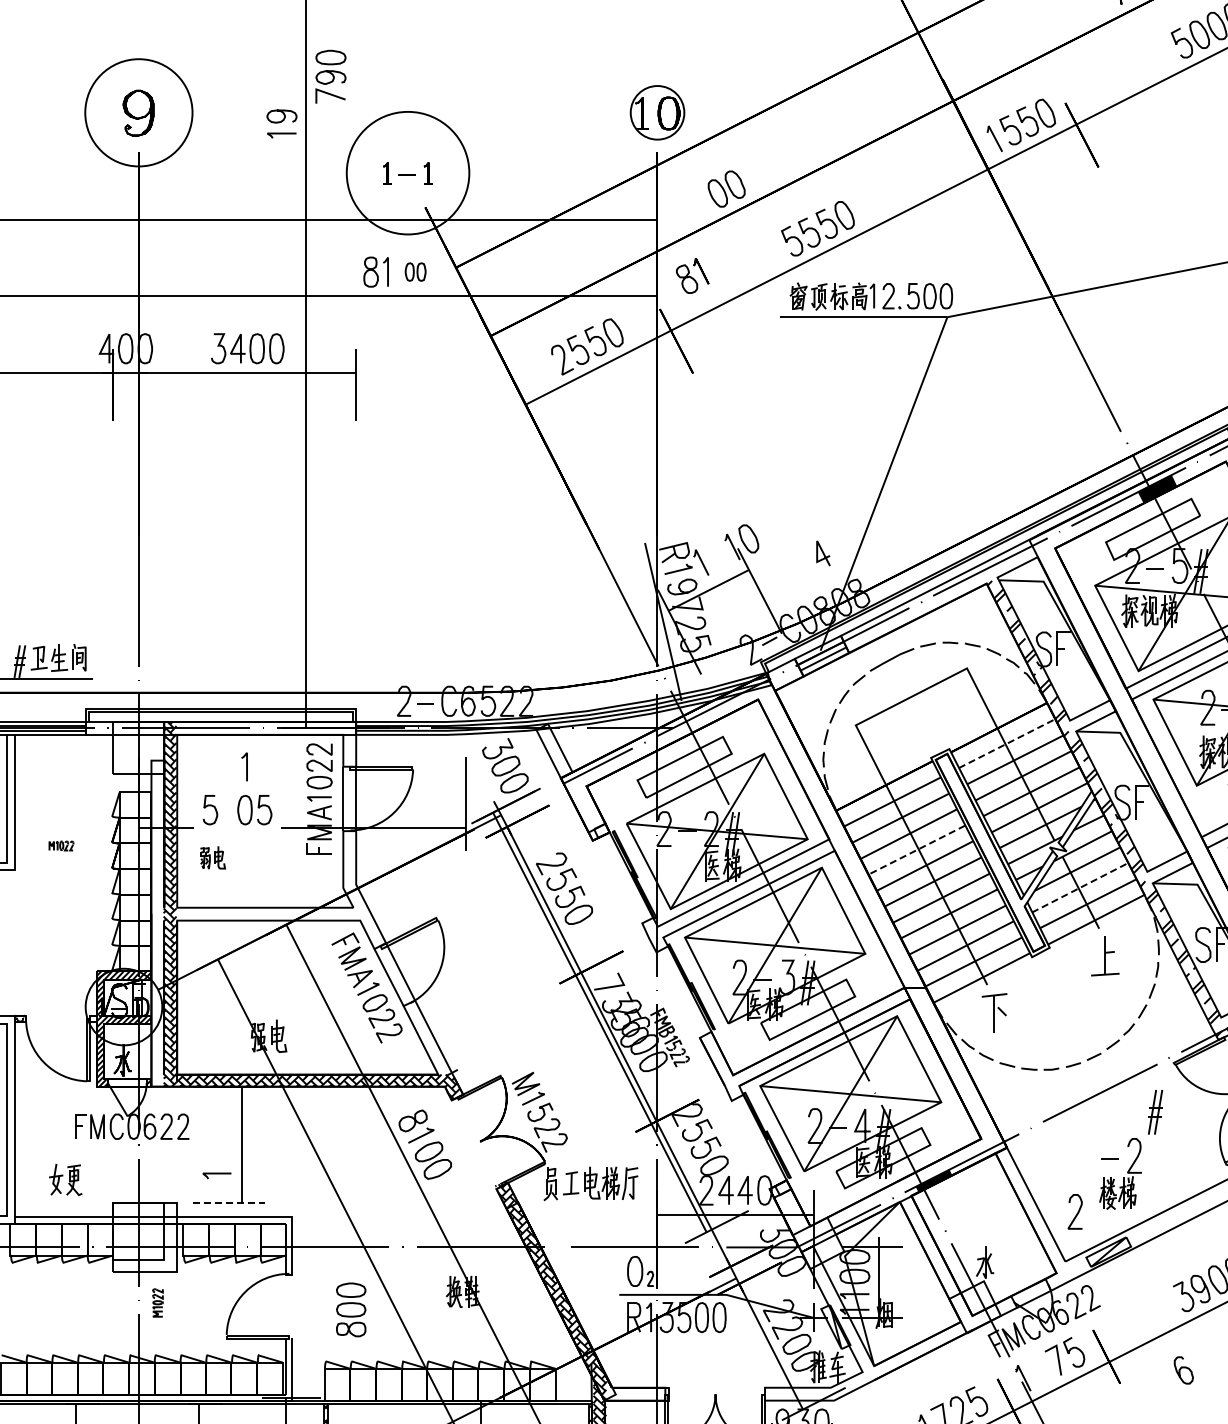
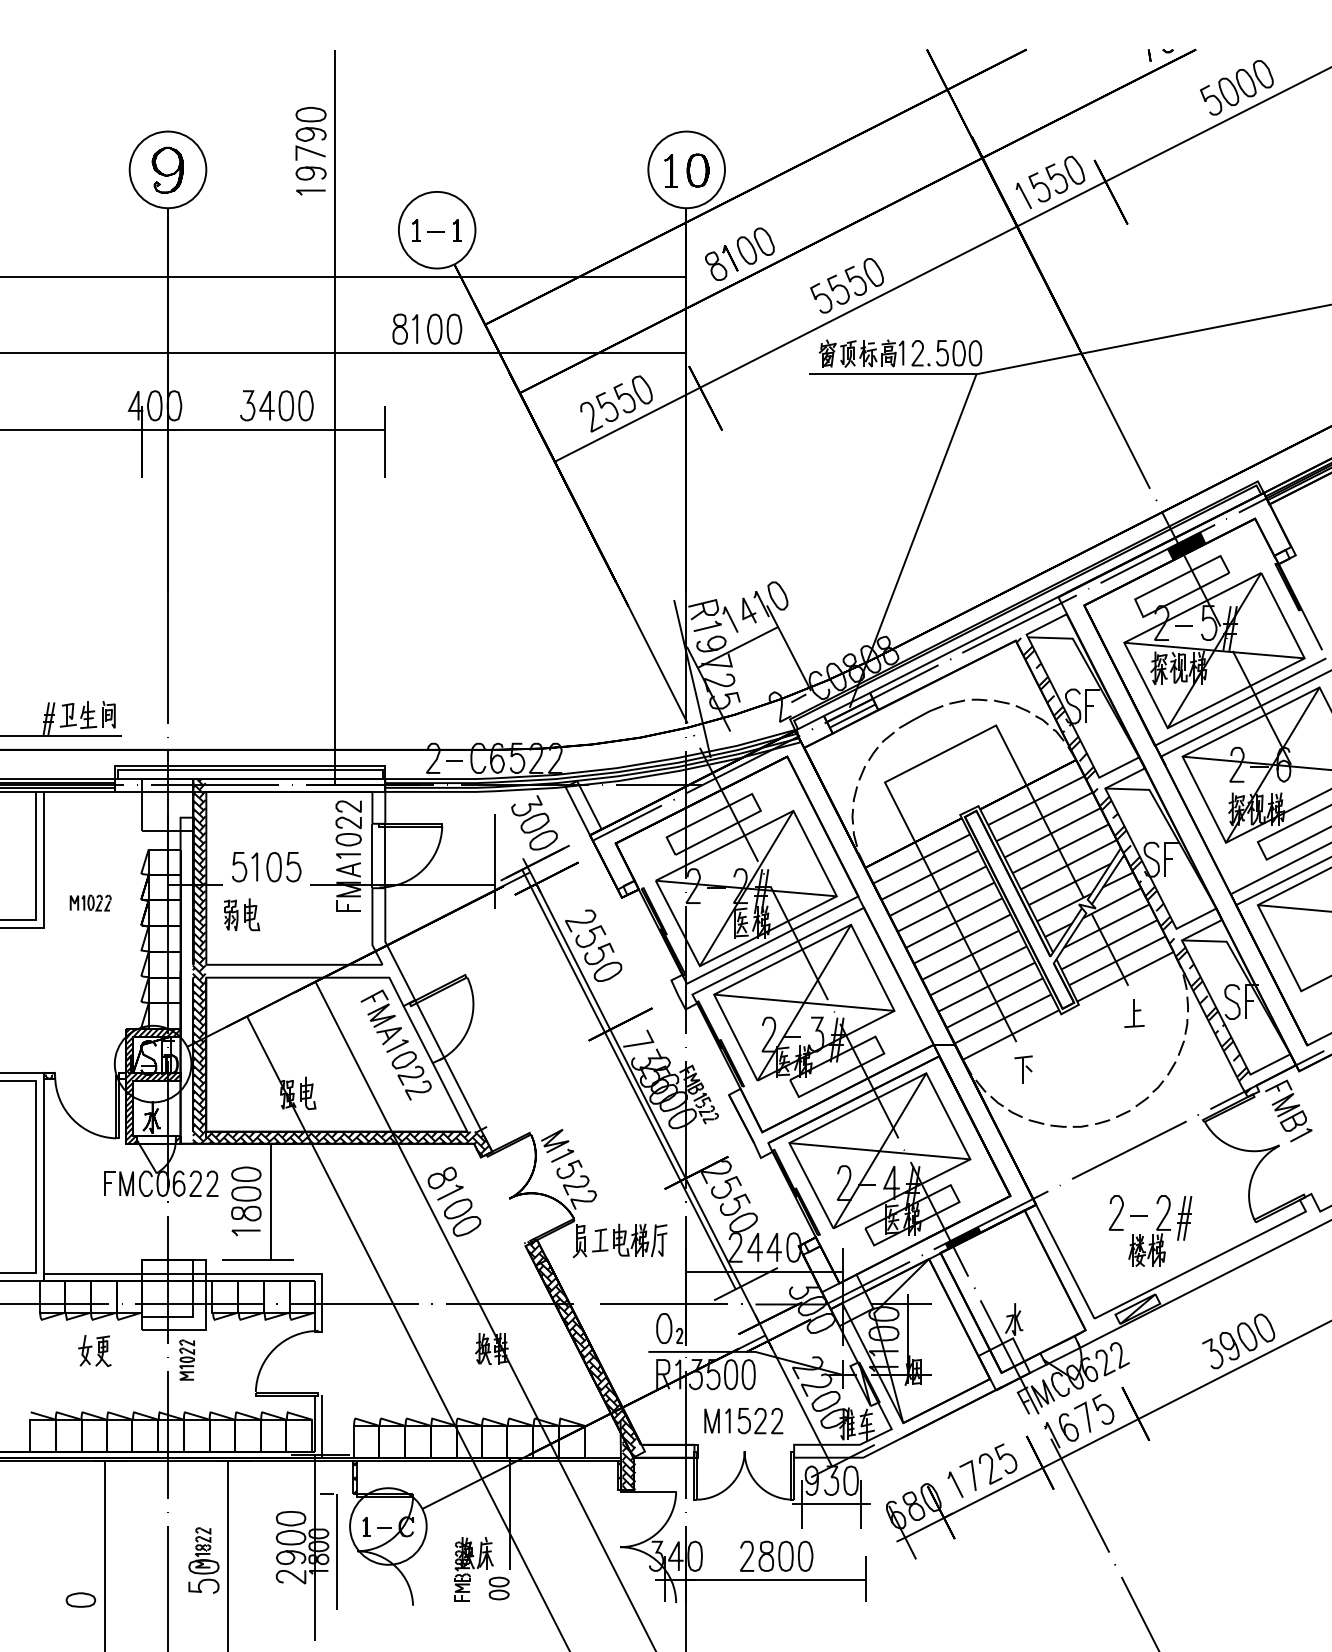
part: (330, 76) -> (310, 133), moved
circle: (138, 112) -> (167, 169), size x0.71
circle: (657, 112) -> (686, 169), size x1.43
circle: (407, 172) -> (436, 229), size x0.62
part: (415, 271) -> (444, 328), size x1.67
part: (692, 275) -> (721, 262), moved
line: (823, 553) -> (749, 610), moved
line: (1007, 743) -> (1036, 800), dashed -> solid
line: (246, 766) -> (256, 866), moved
part: (61, 845) -> (90, 902), size x1.67
line: (916, 850) -> (945, 907), dashed -> solid
part: (213, 857) -> (242, 914), size x1.43
line: (1080, 887) -> (1109, 944), dashed -> solid
part: (1105, 956) -> (1134, 1013), size x0.71
part: (994, 1012) -> (1023, 1069), size x0.71
part: (1155, 1112) -> (1184, 1218), moved
part: (65, 1179) -> (94, 1350), moved
line: (229, 1202) -> (258, 1259), dashed -> solid
curve: (1076, 1213) -> (1117, 1214), moved
part: (157, 1302) -> (186, 1359), size x1.43
part: (351, 1309) -> (246, 1193), moved
part: (714, 1364) -> (743, 1421), added
curve: (1184, 1368) -> (1069, 1425), moved

